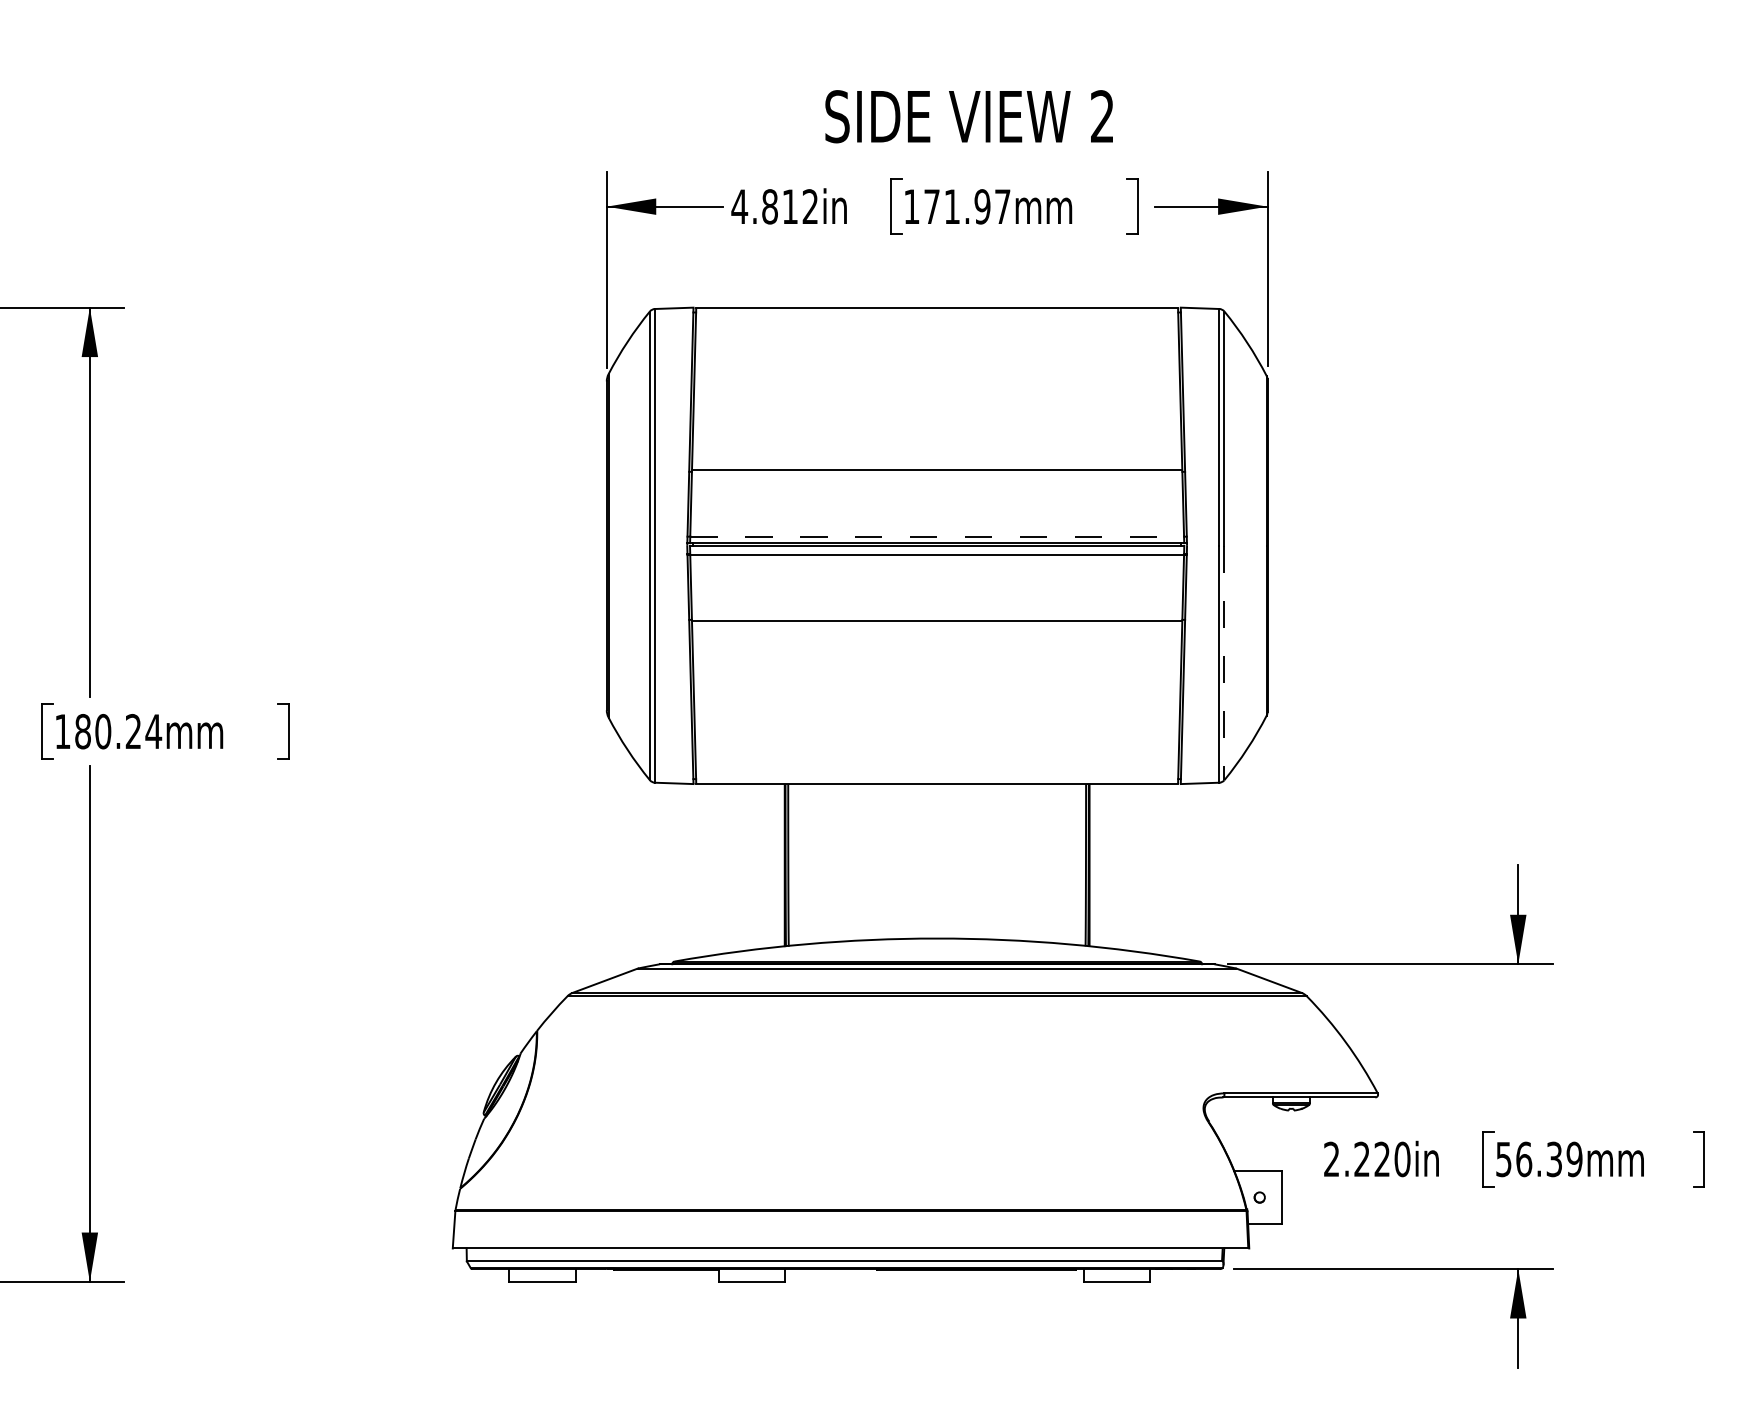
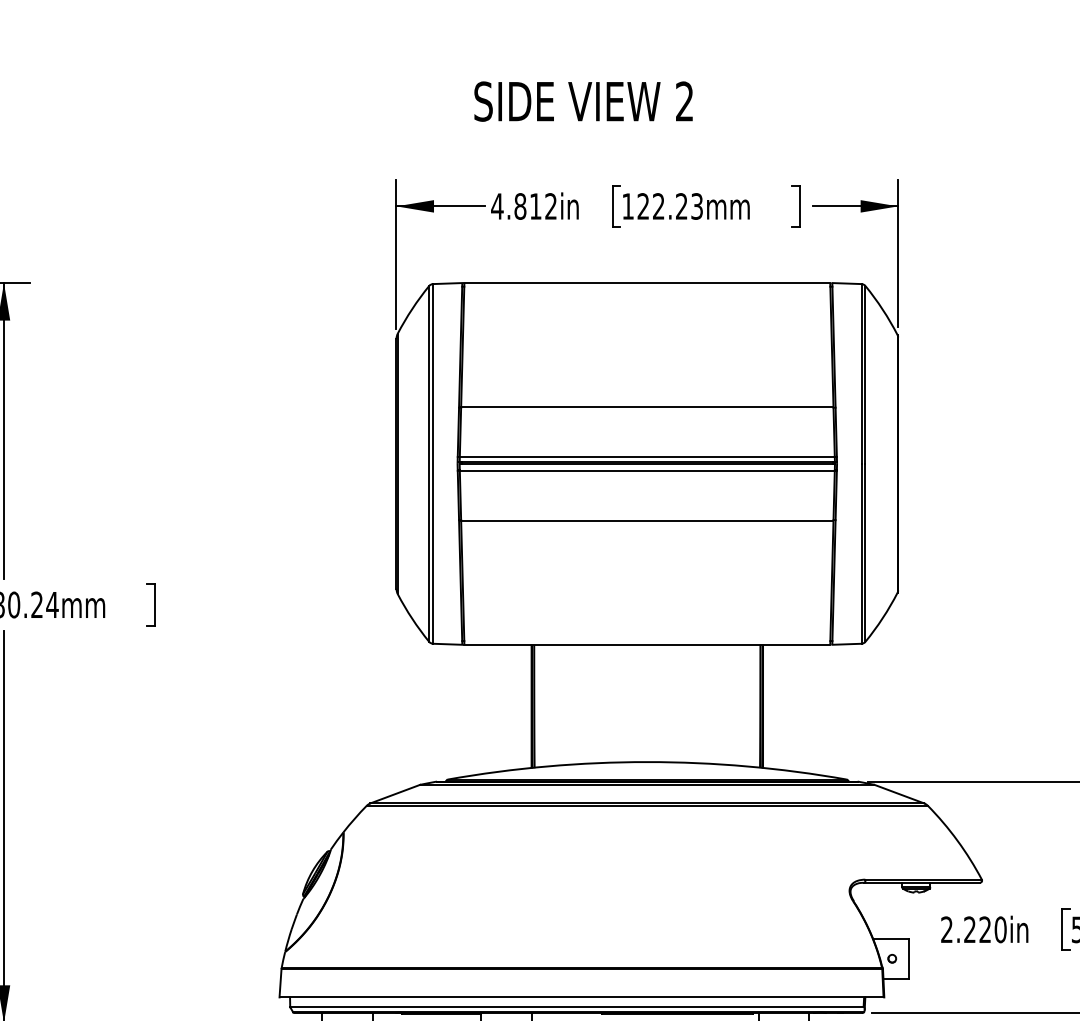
text: (968, 116) -> (583, 101), moved
text: (967, 206) -> (670, 206), 171.97mm -> 122.23mm
line: (937, 536) -> (647, 456), dashed -> solid
line: (1224, 663) -> (865, 553), dashed -> solid

